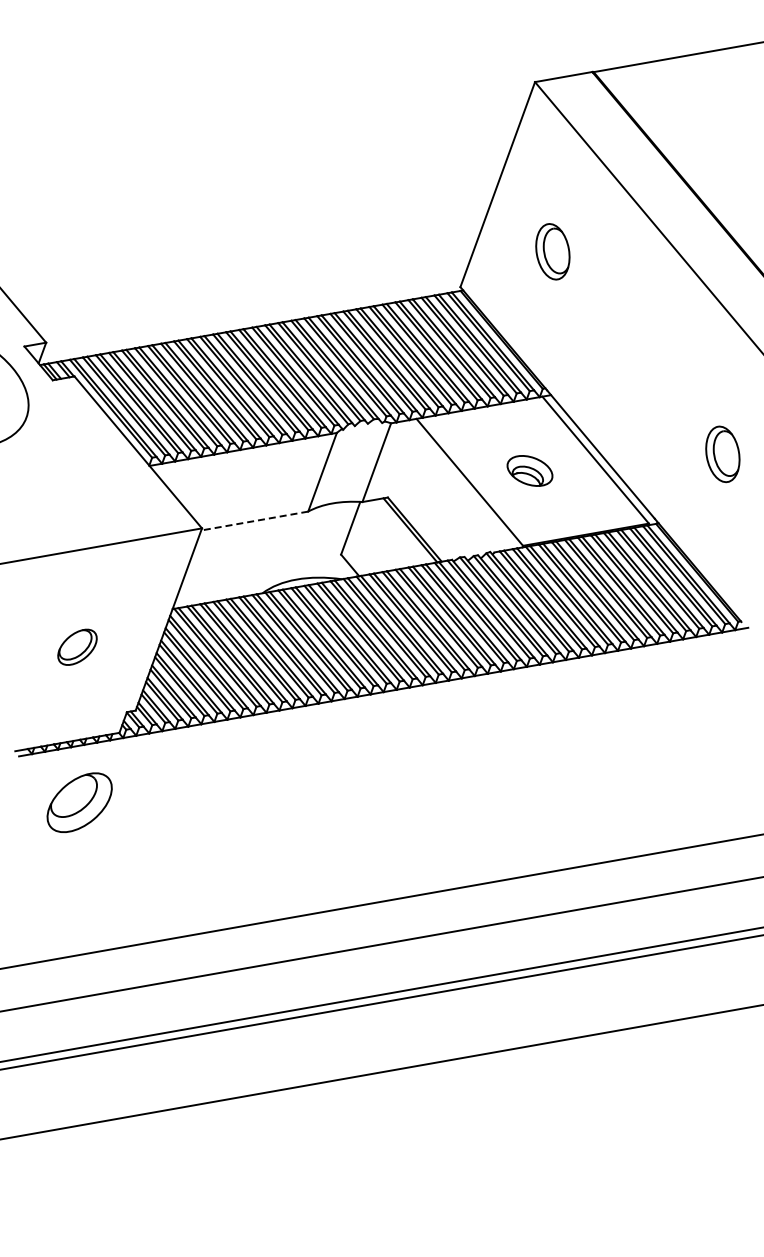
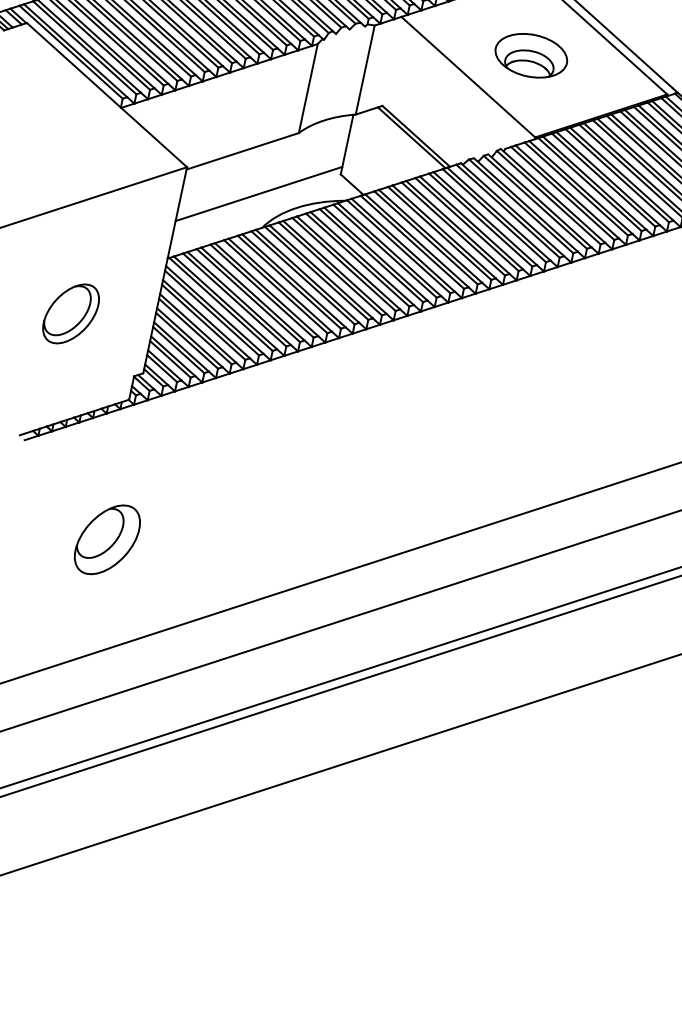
part: (529, 470) -> (530, 55), size x1.43
line: (254, 521) -> (242, 151), dashed -> solid
line: (263, 562) -> (258, 194), added
part: (77, 647) -> (71, 314), size x1.43
part: (79, 802) -> (107, 539), moved

